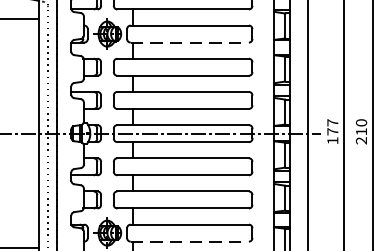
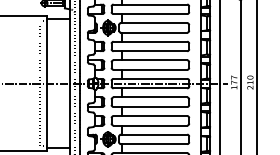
line: (190, 42) -> (154, 32), dashed -> solid
line: (190, 242) -> (154, 144), dashed -> solid

